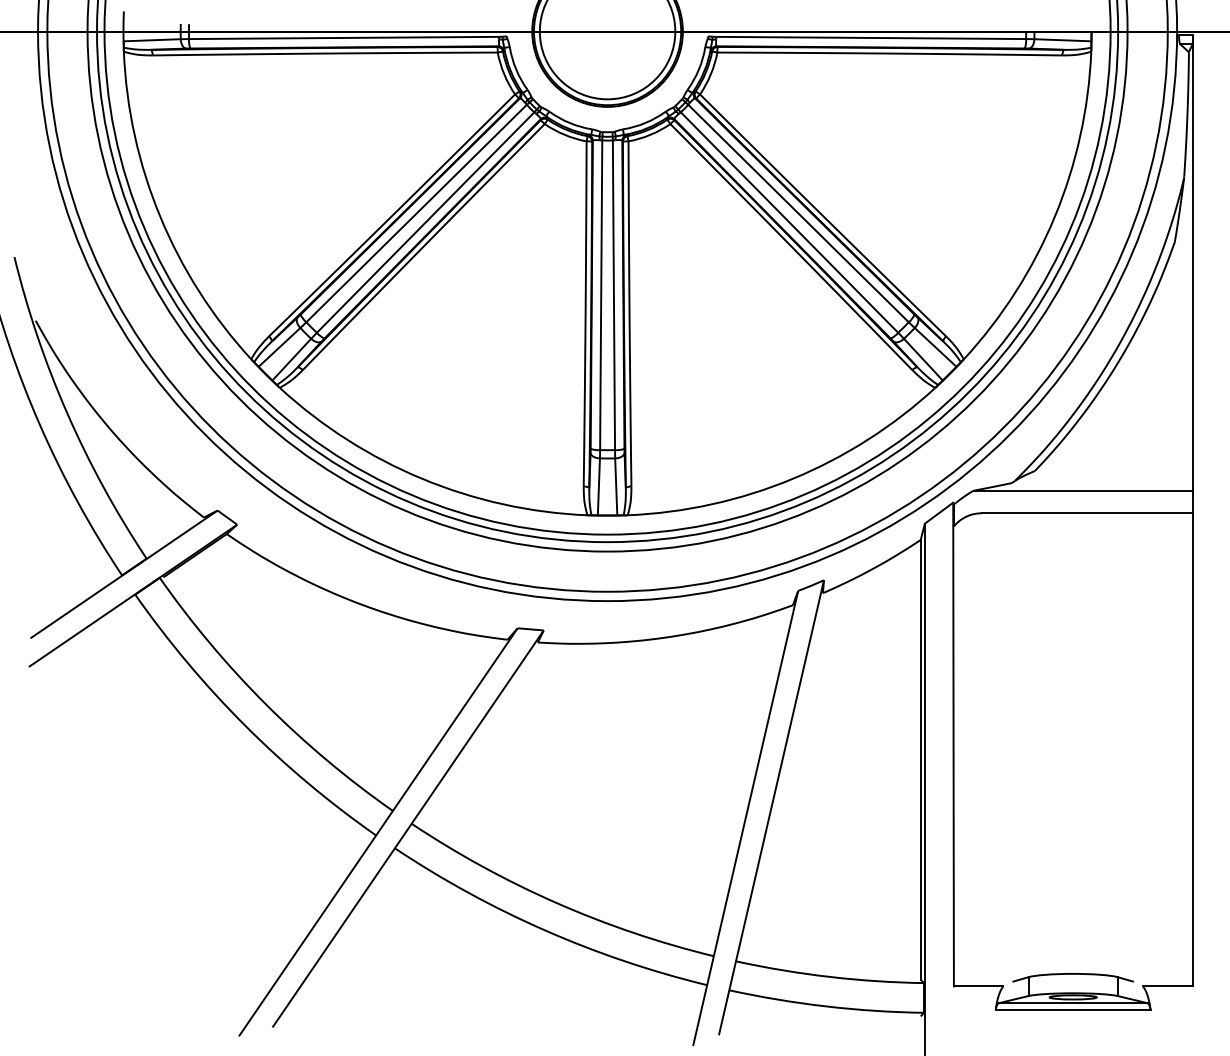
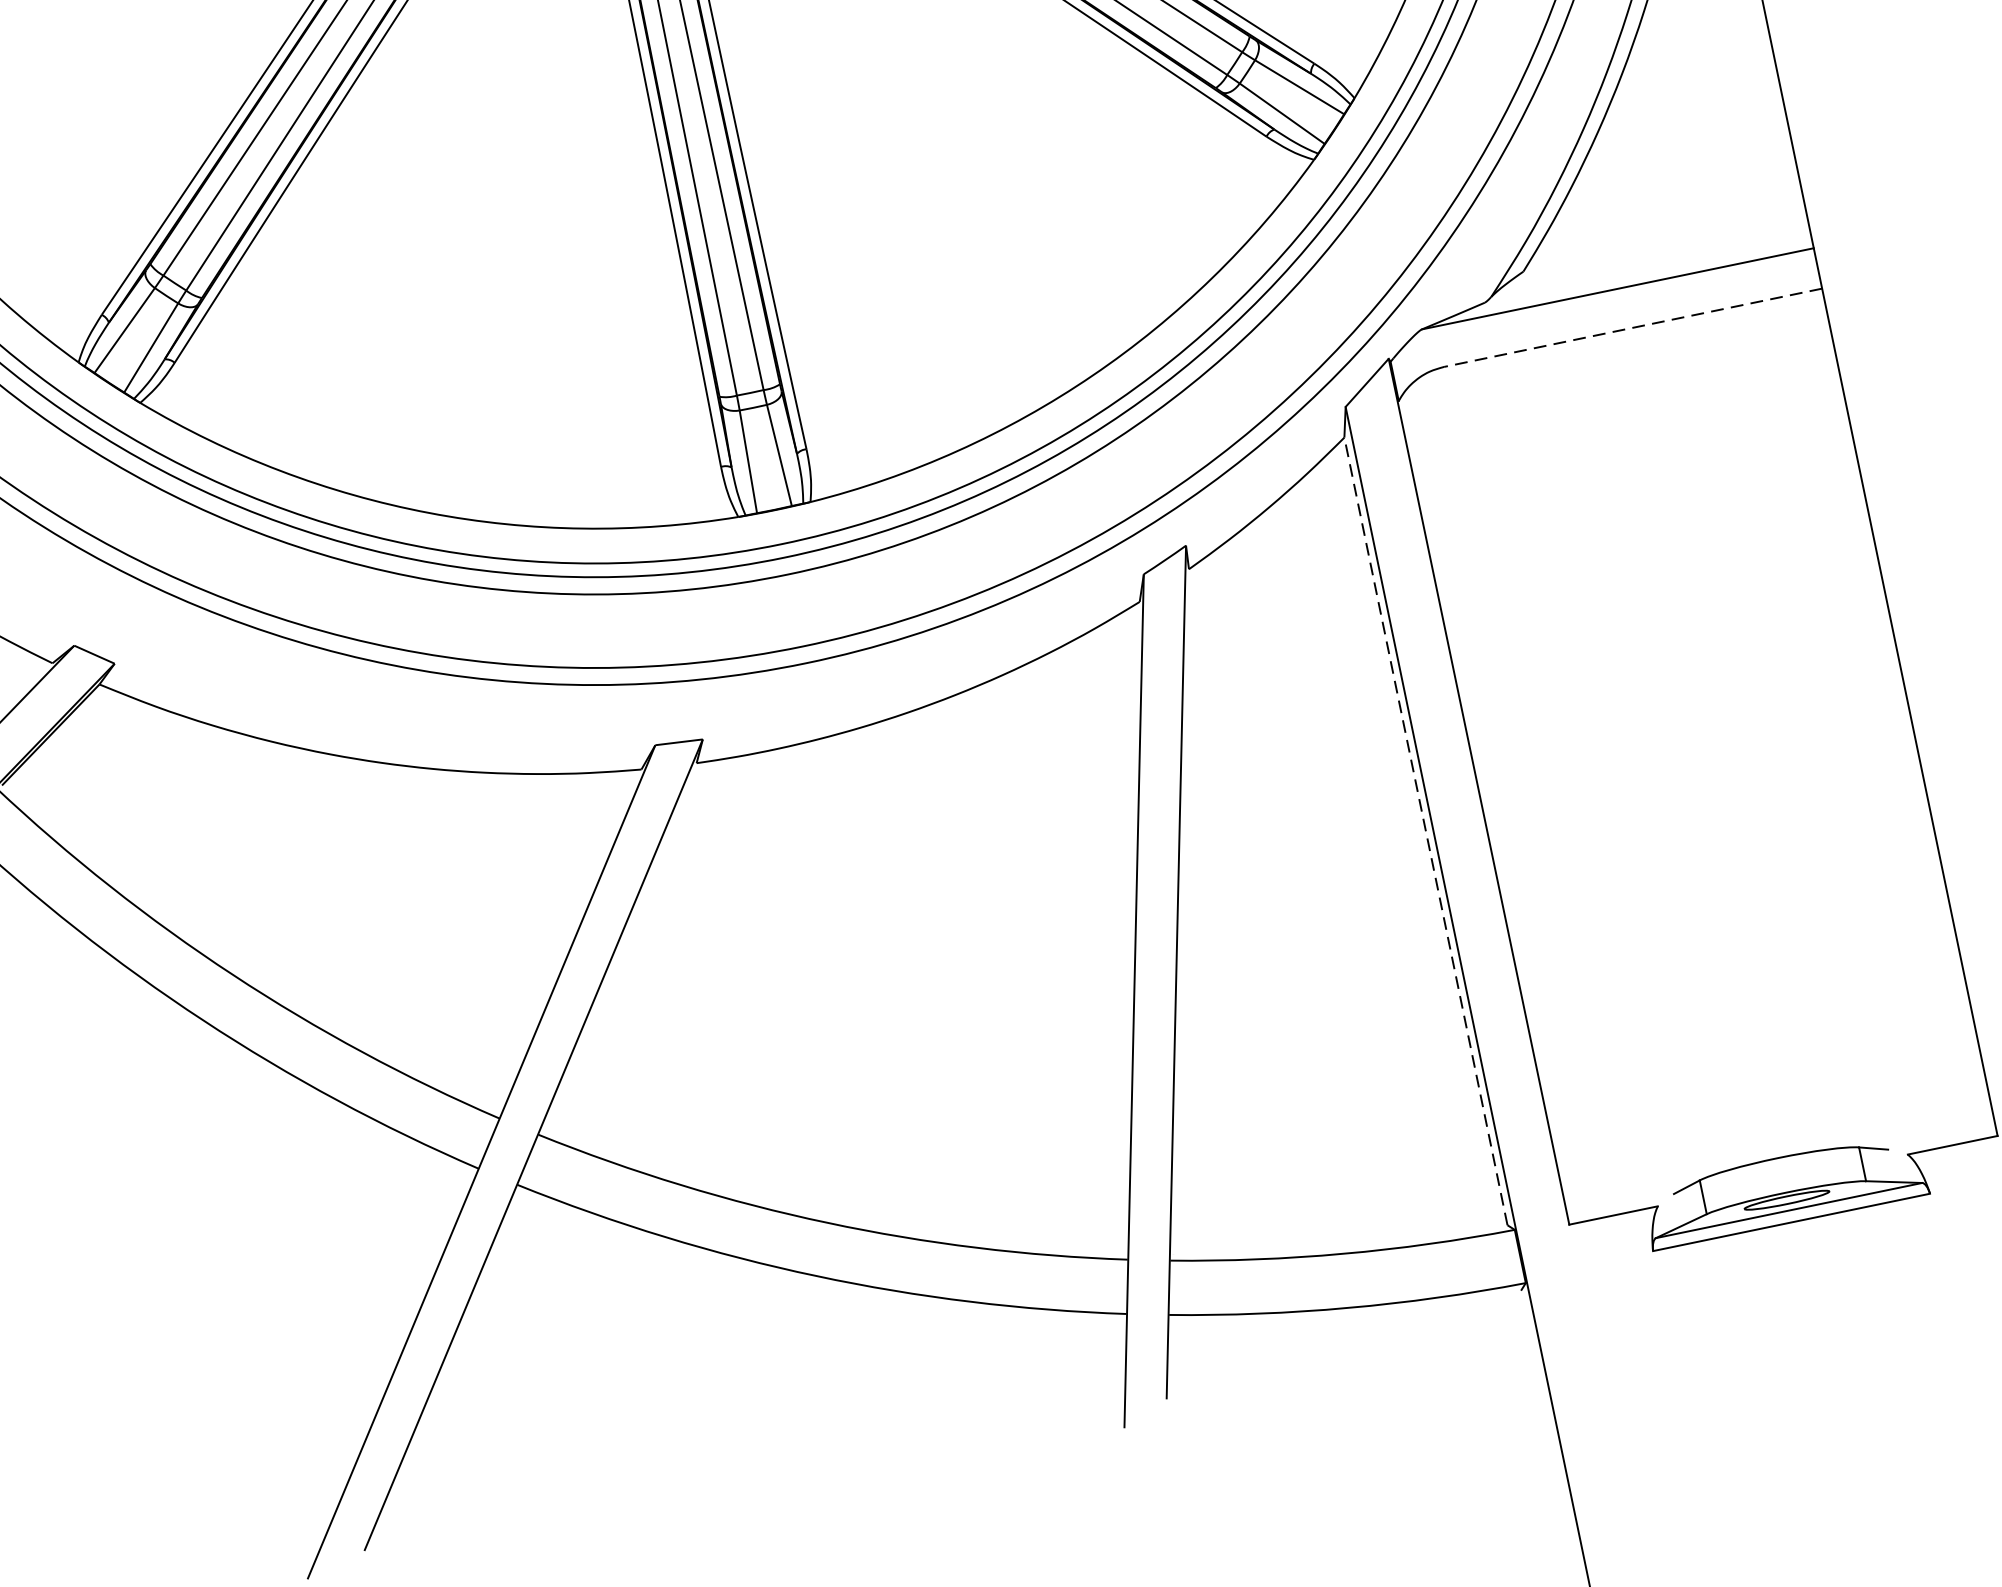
line: (1087, 513) -> (1633, 328), solid -> dashed
line: (920, 759) -> (1425, 830), solid -> dashed

